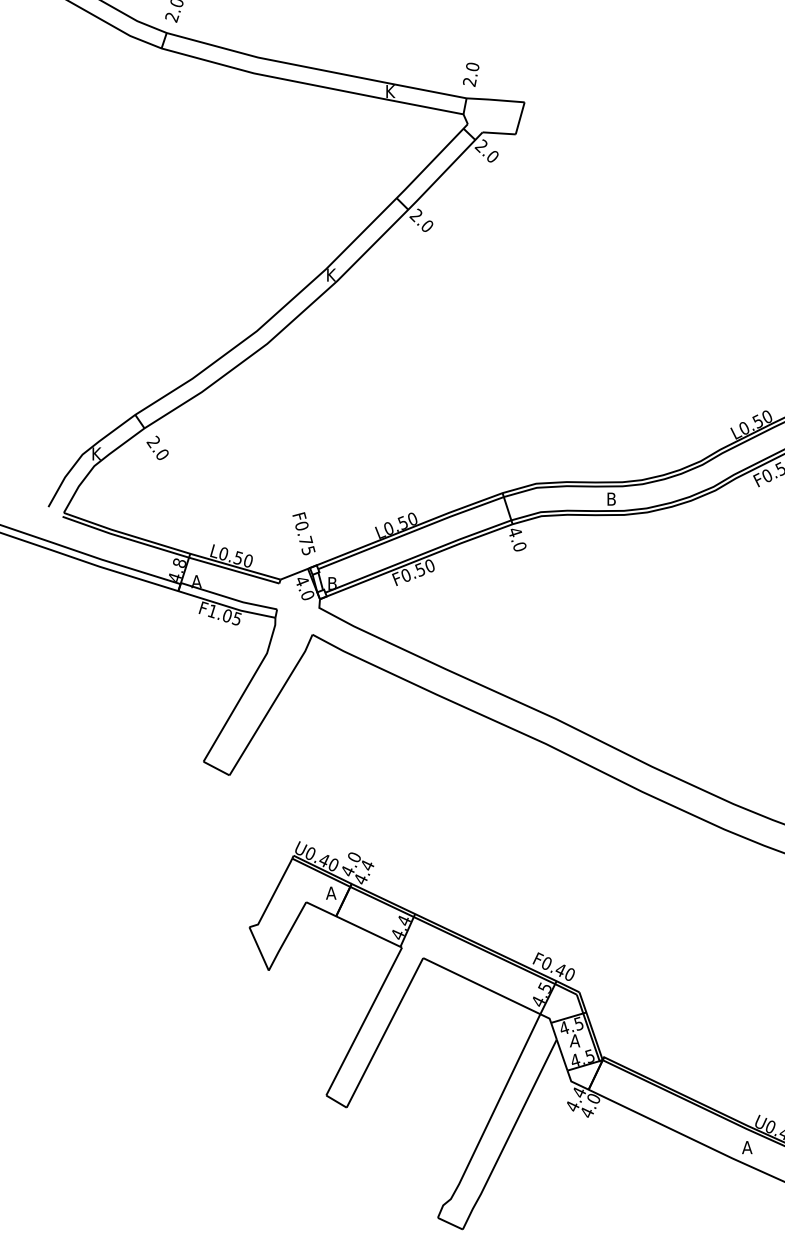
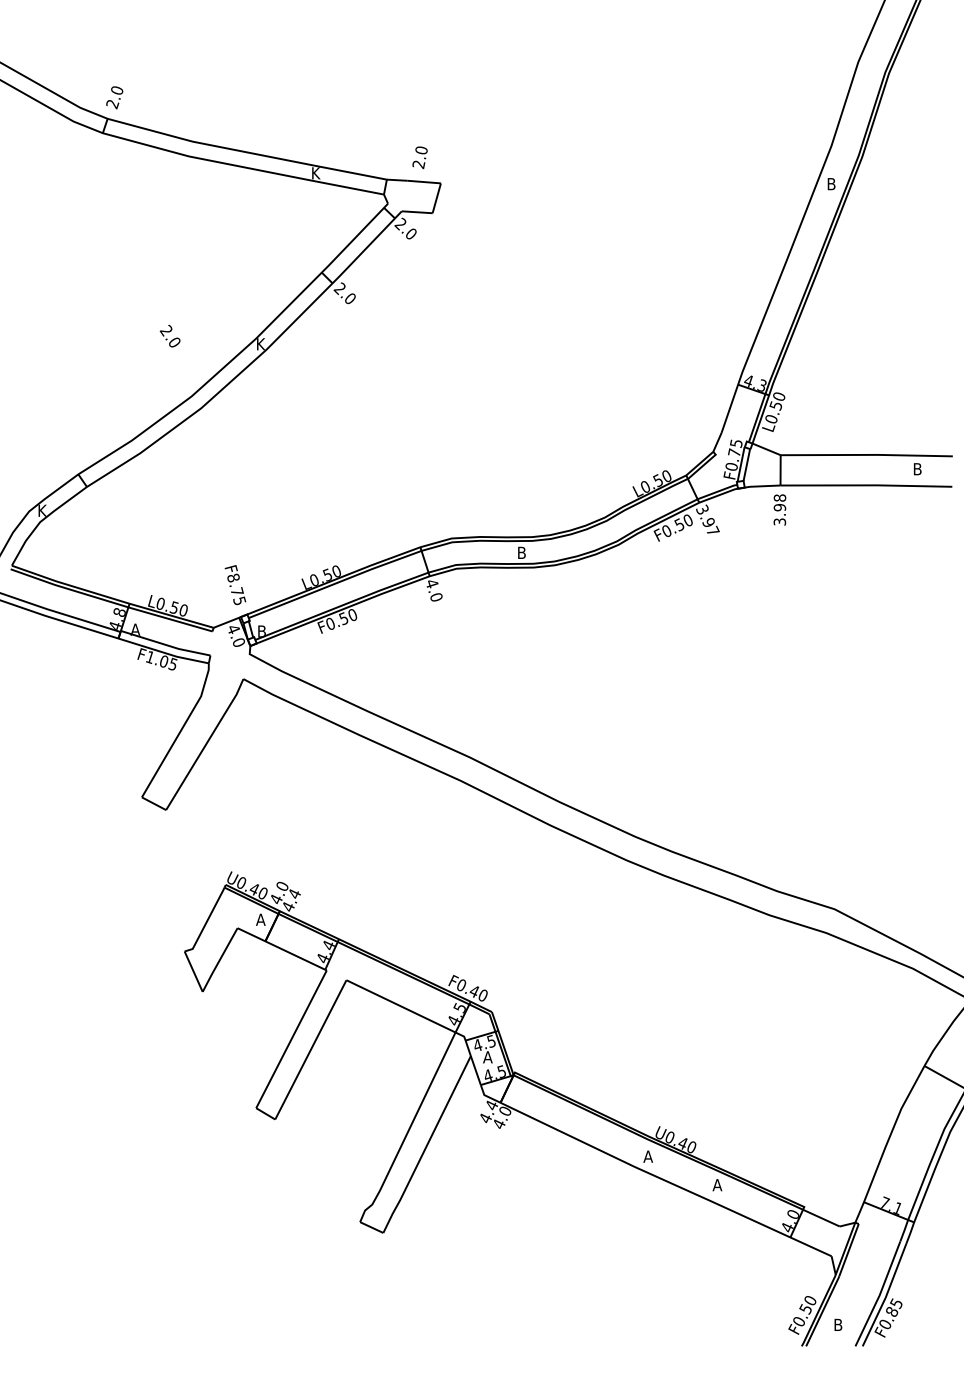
text: (470, 74) -> (419, 157), moved
text: (156, 447) -> (169, 335), moved
text: (301, 525) -> (233, 577), F0.75 -> F8.75

